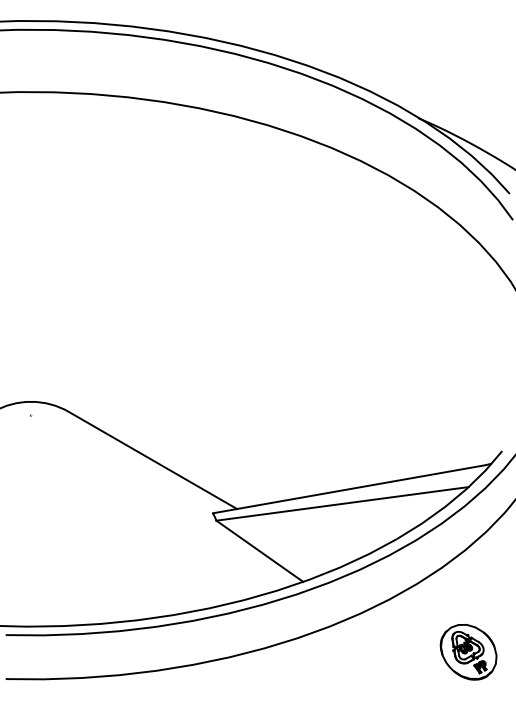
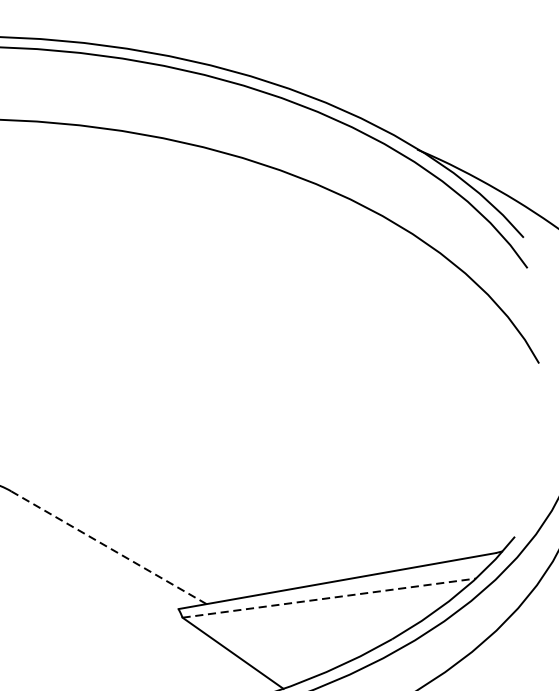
line: (153, 460) -> (109, 547), solid -> dashed
line: (343, 503) -> (330, 597), solid -> dashed

